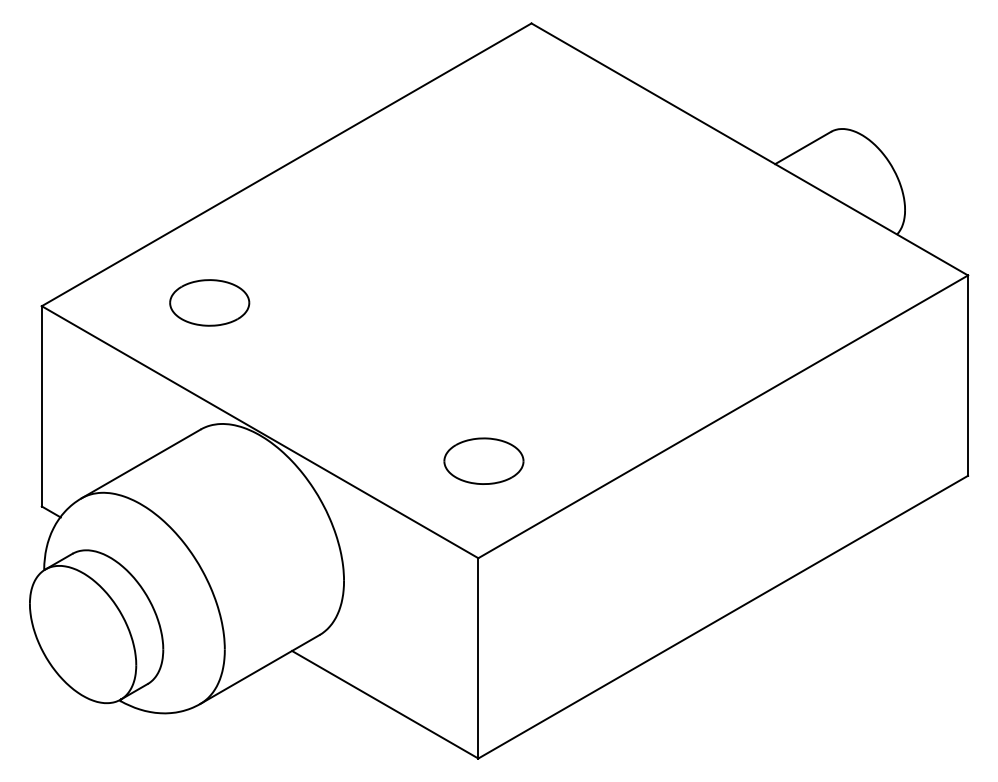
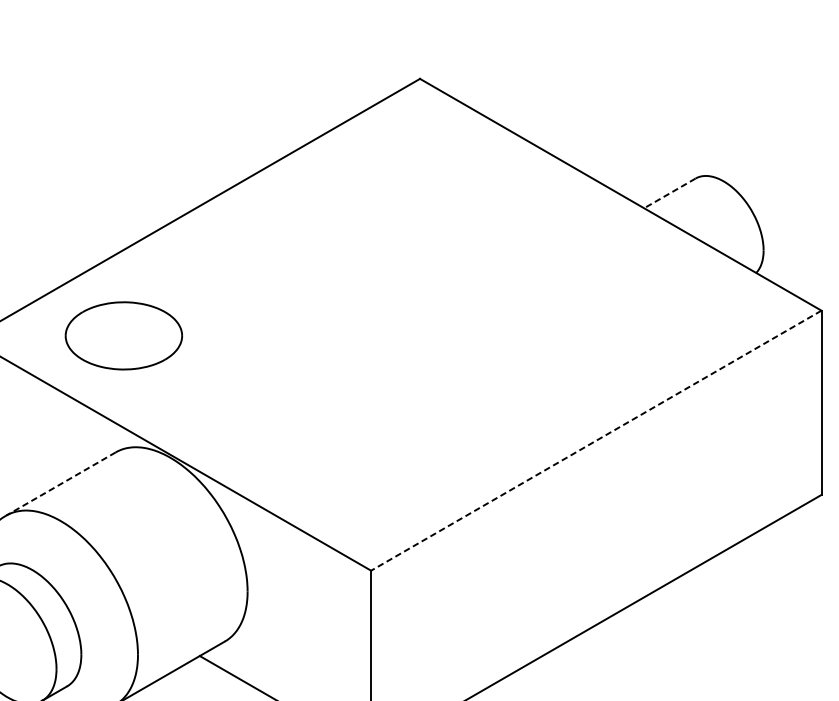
line: (802, 148) -> (669, 193), solid -> dashed
part: (209, 302) -> (123, 335), size x1.6
line: (723, 416) -> (596, 440), solid -> dashed
part: (483, 460) -> (375, 480), removed
line: (141, 463) -> (61, 483), solid -> dashed

